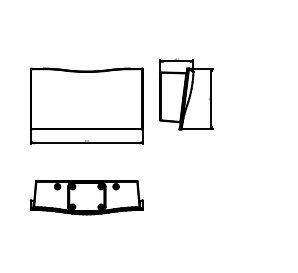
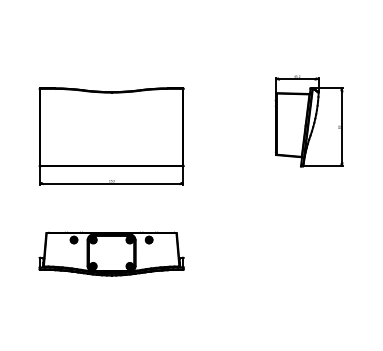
part: (185, 94) -> (308, 121), moved

